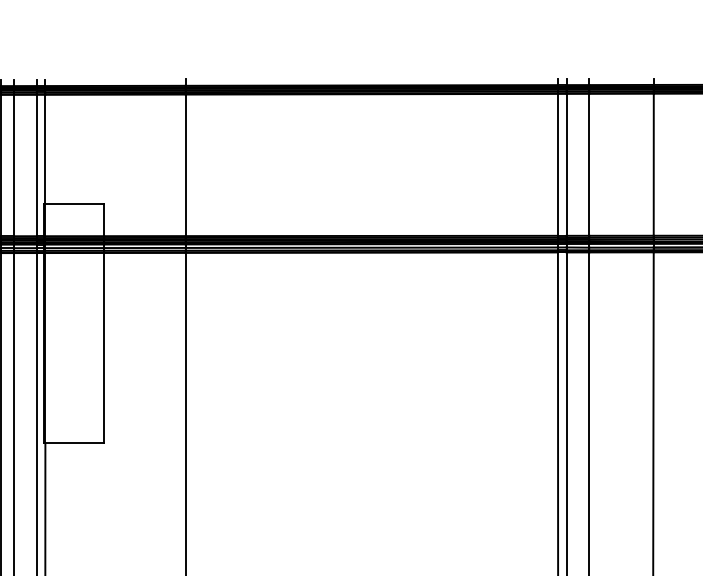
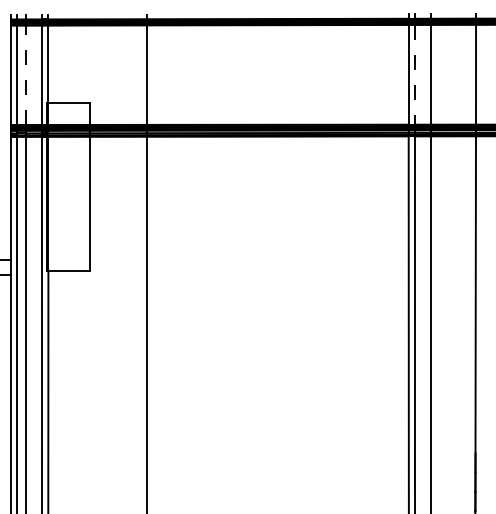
line: (566, 164) -> (414, 74), solid -> dashed
line: (14, 165) -> (26, 75), solid -> dashed

